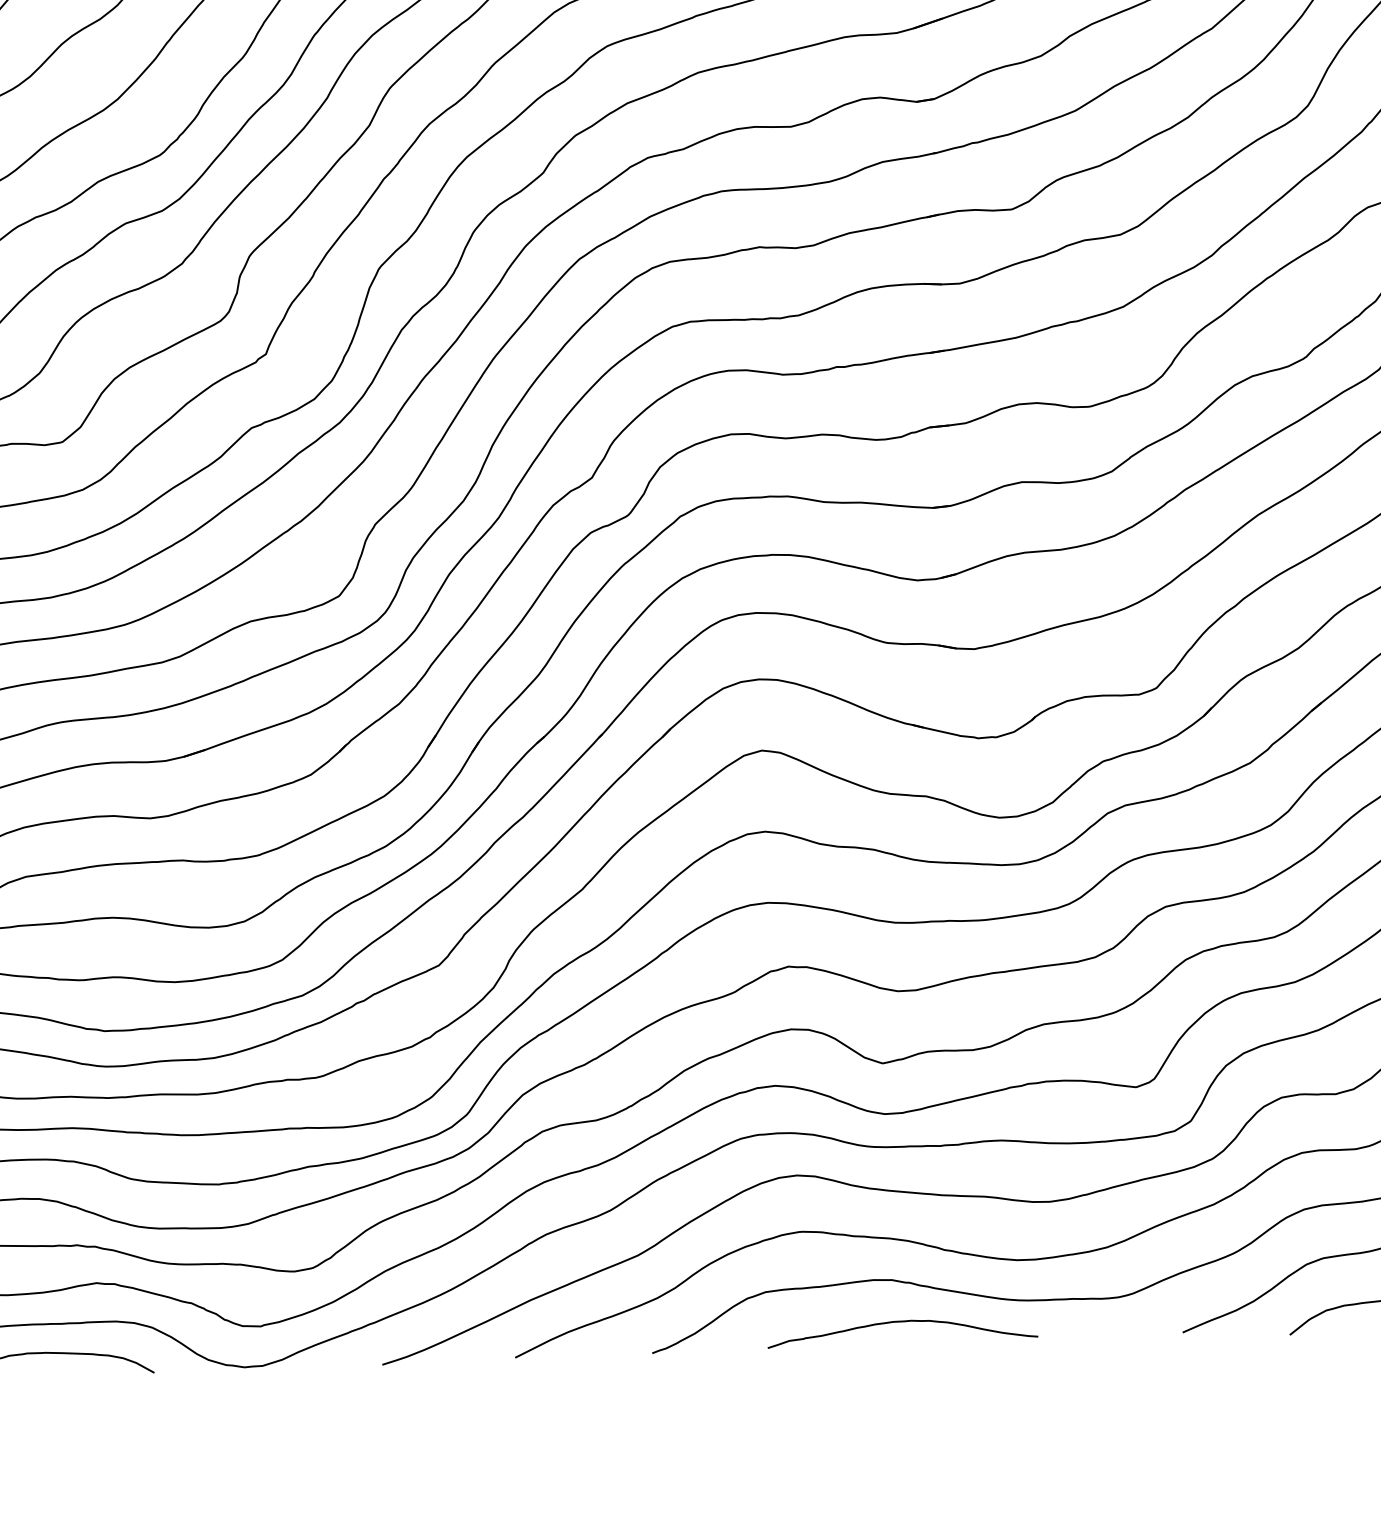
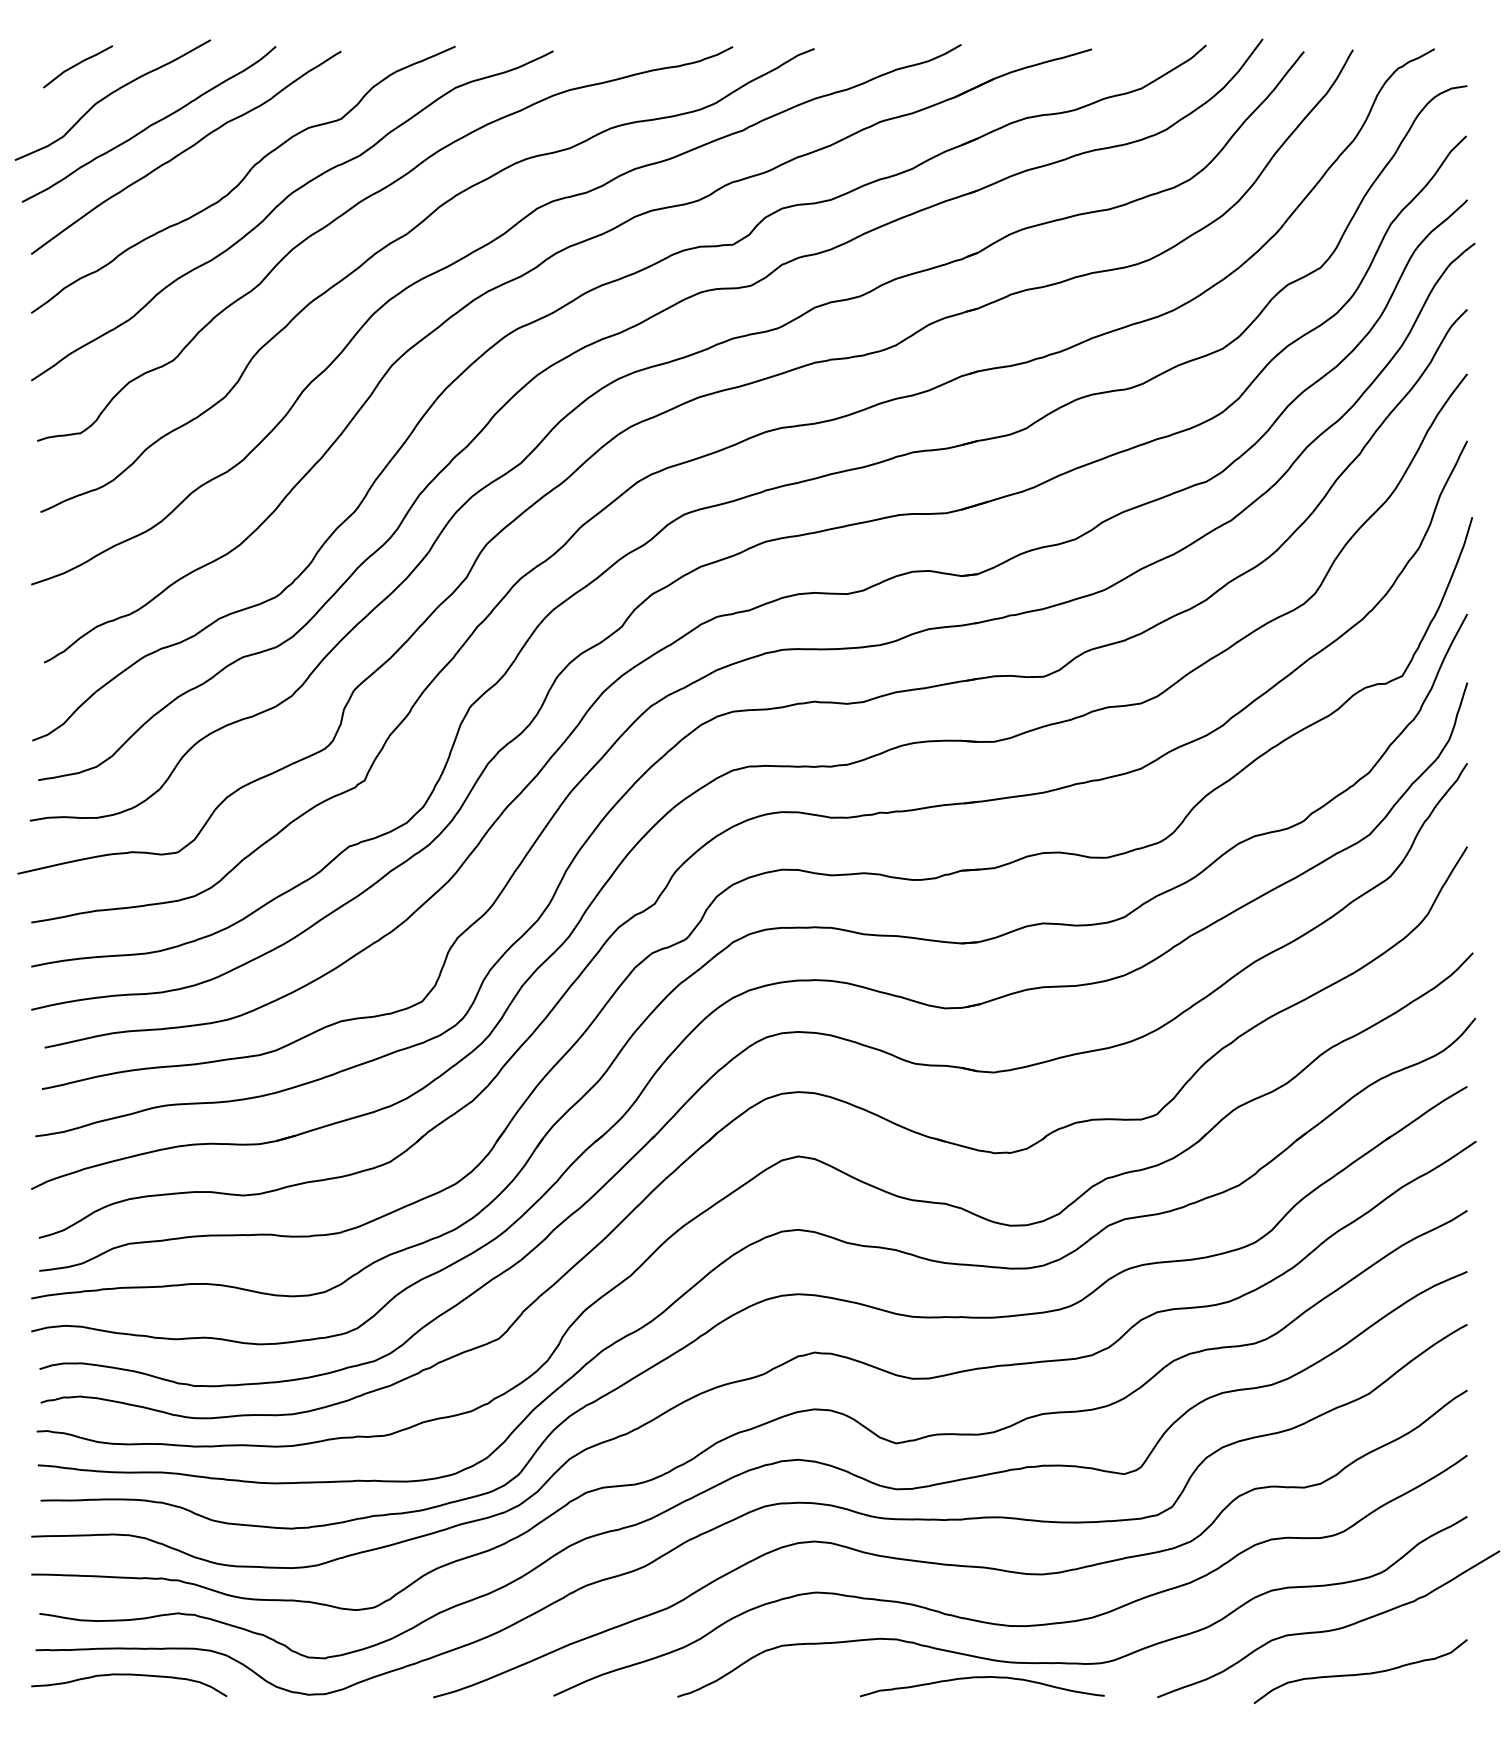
curve: (902, 1322) -> (982, 1678), moved

